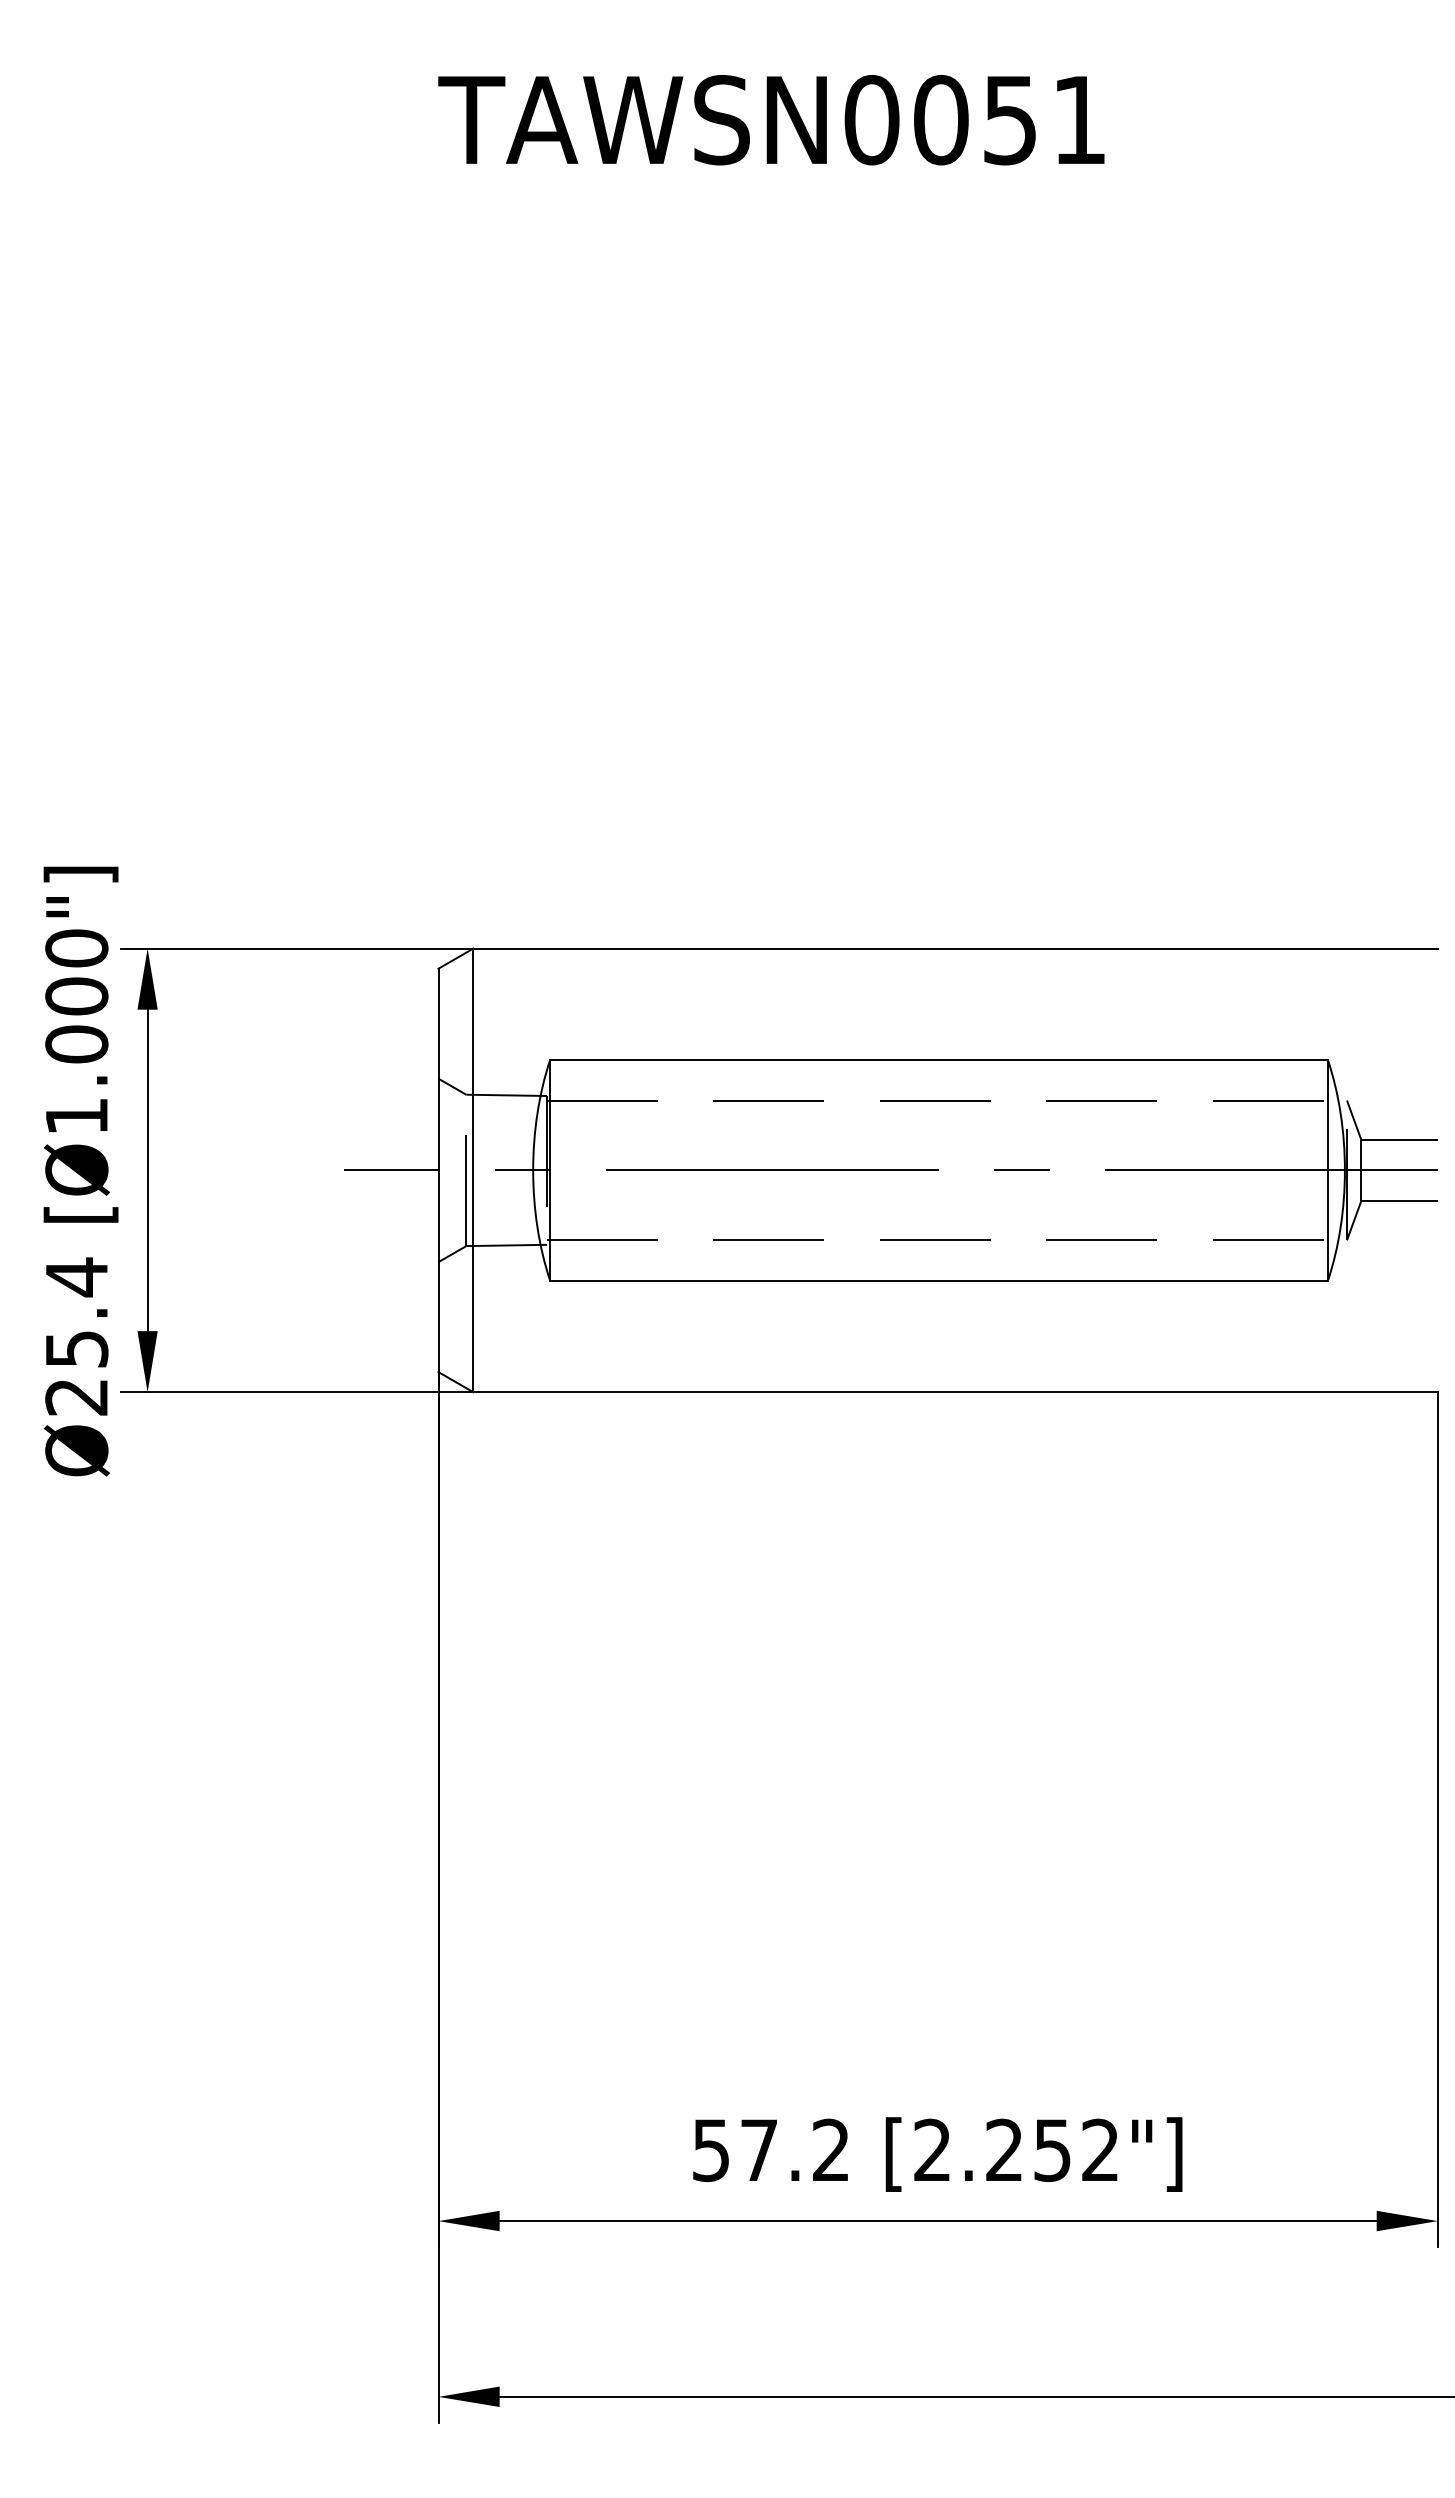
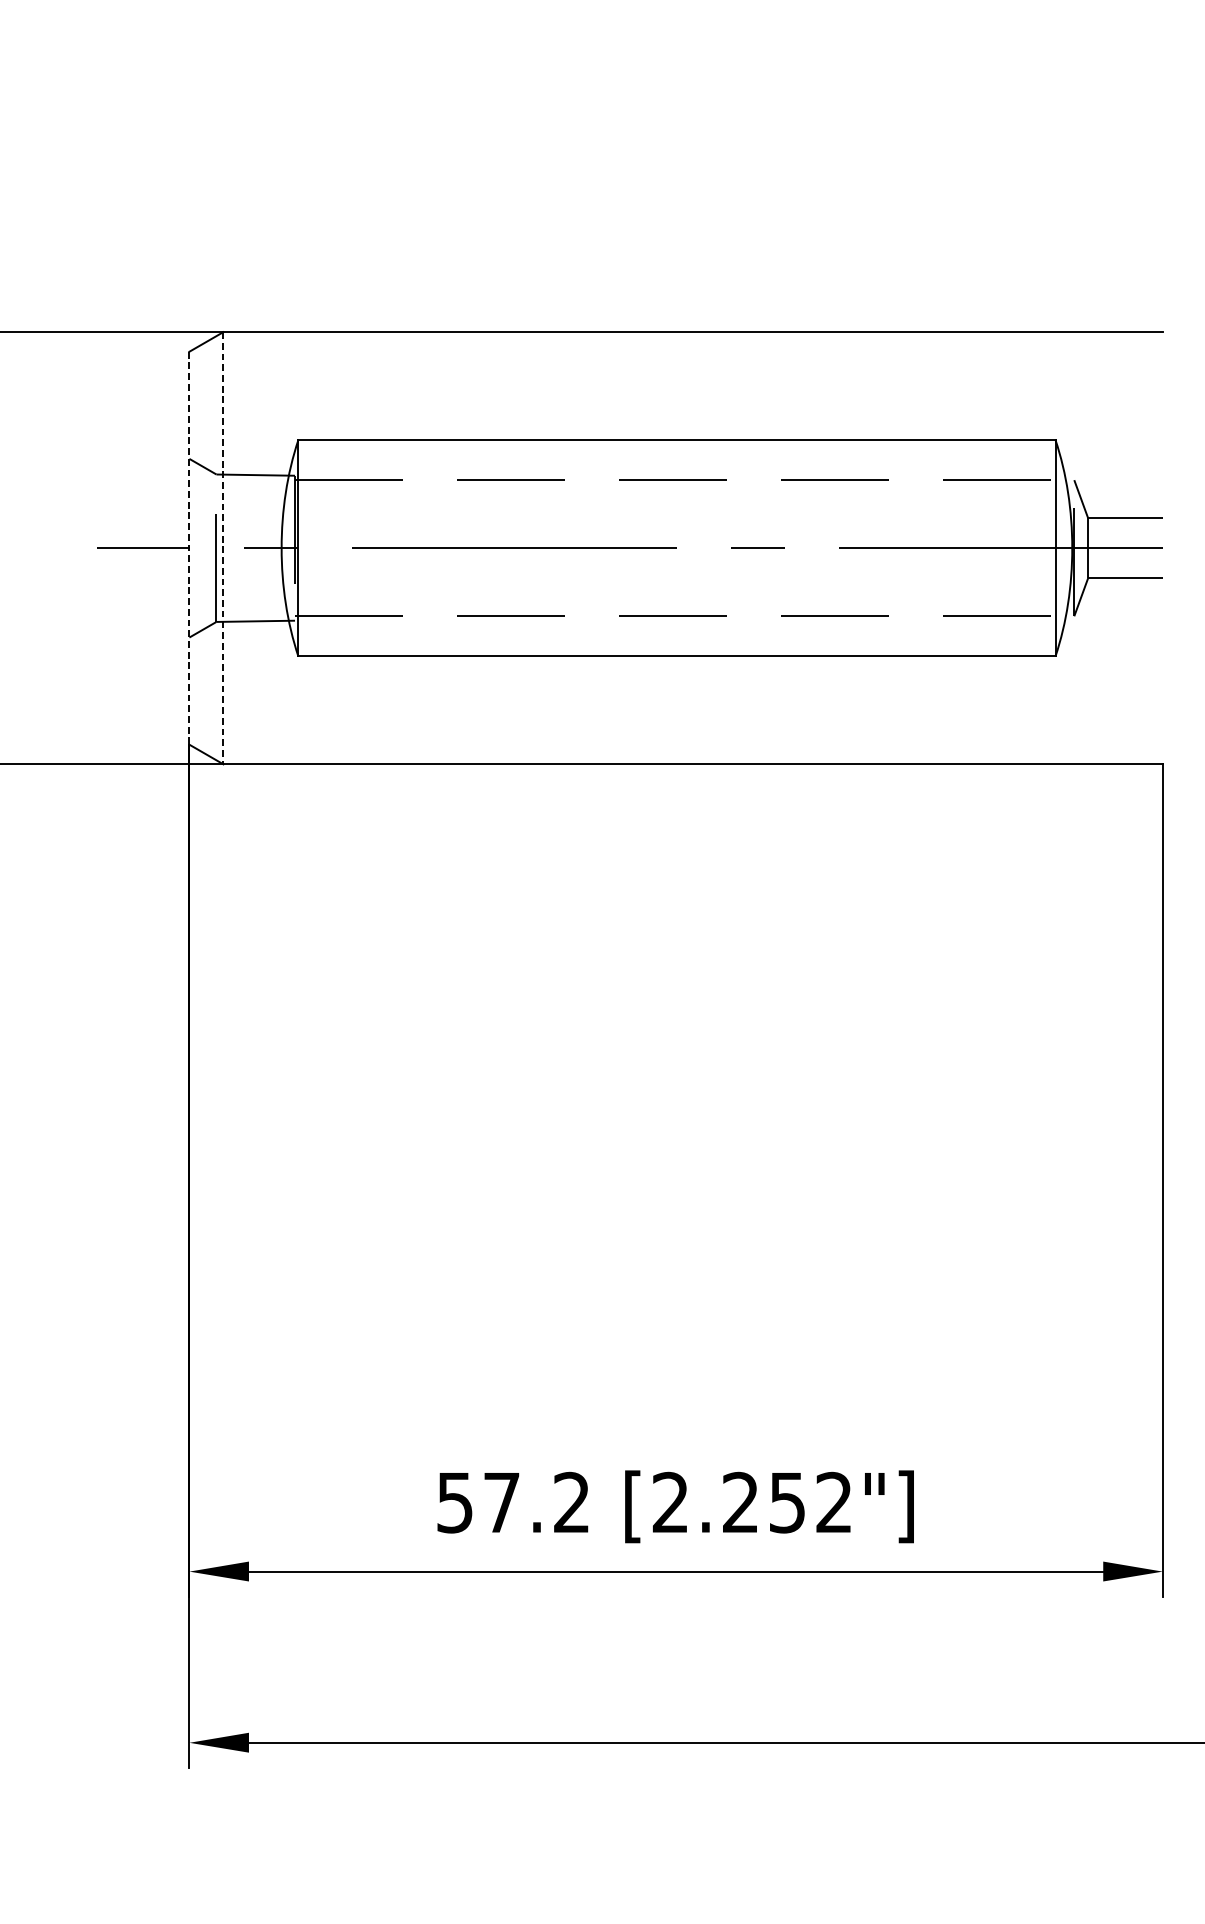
line: (438, 1170) -> (189, 548), solid -> dashed
line: (473, 1170) -> (223, 548), solid -> dashed

